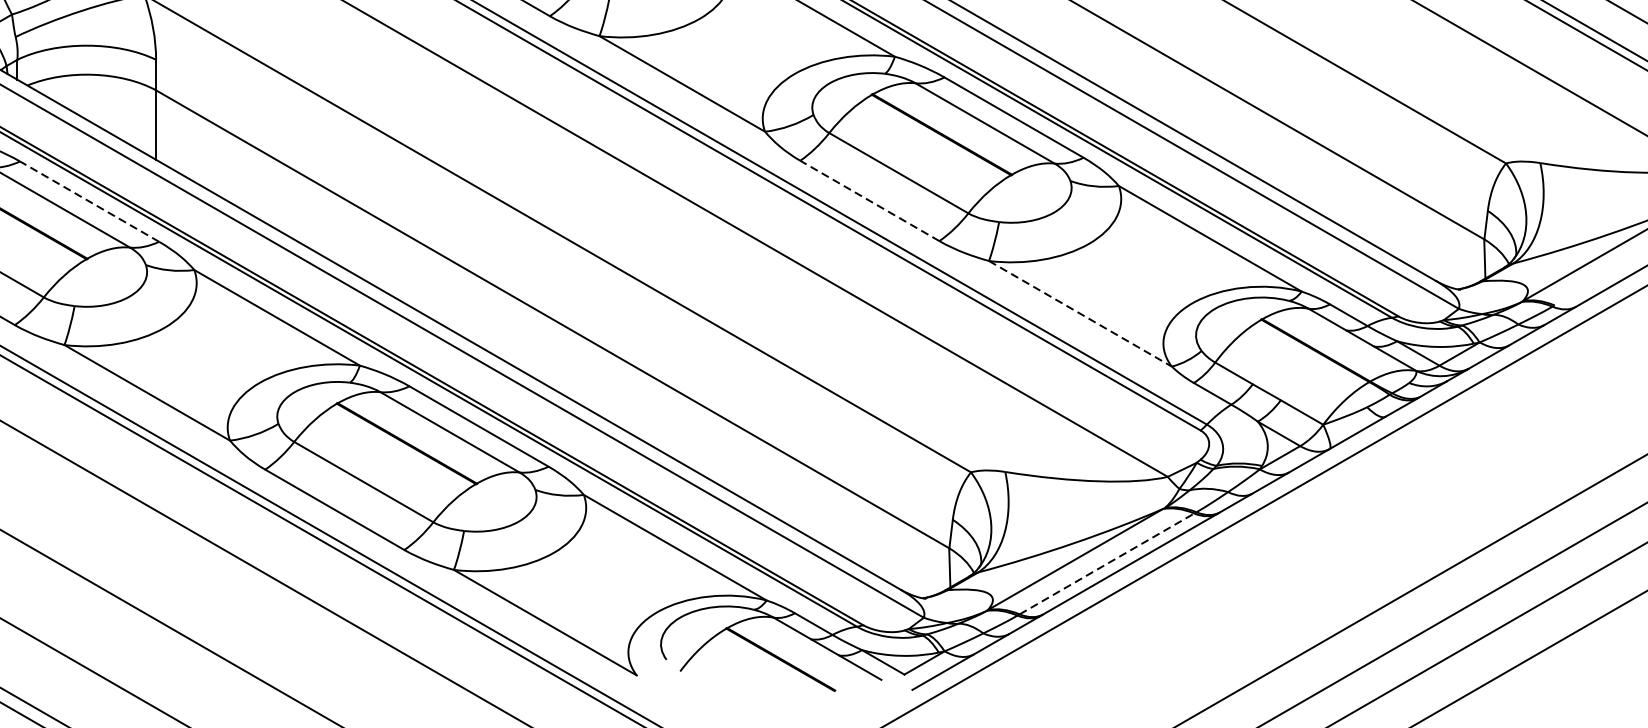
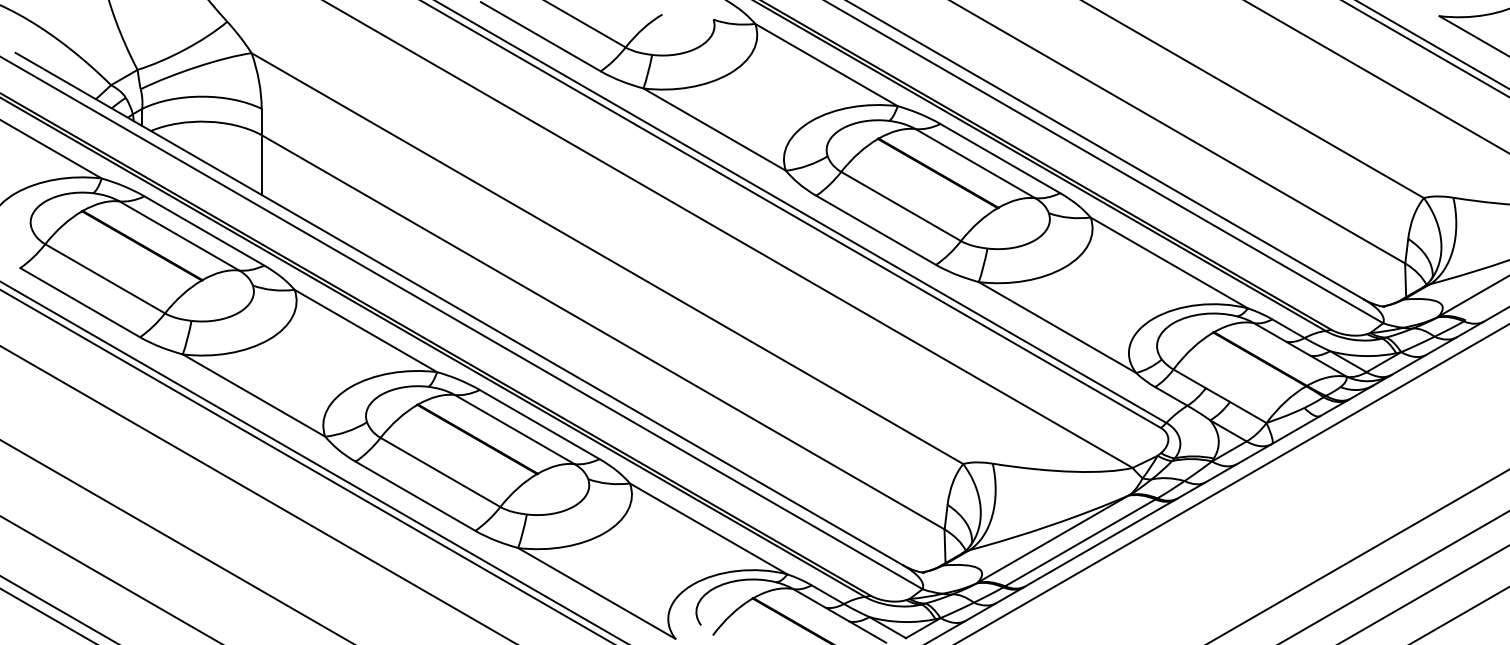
line: (88, 201) -> (203, 230), dashed -> solid
line: (869, 201) -> (875, 230), dashed -> solid
line: (1080, 313) -> (1057, 327), dashed -> solid
line: (1107, 563) -> (1080, 542), dashed -> solid

